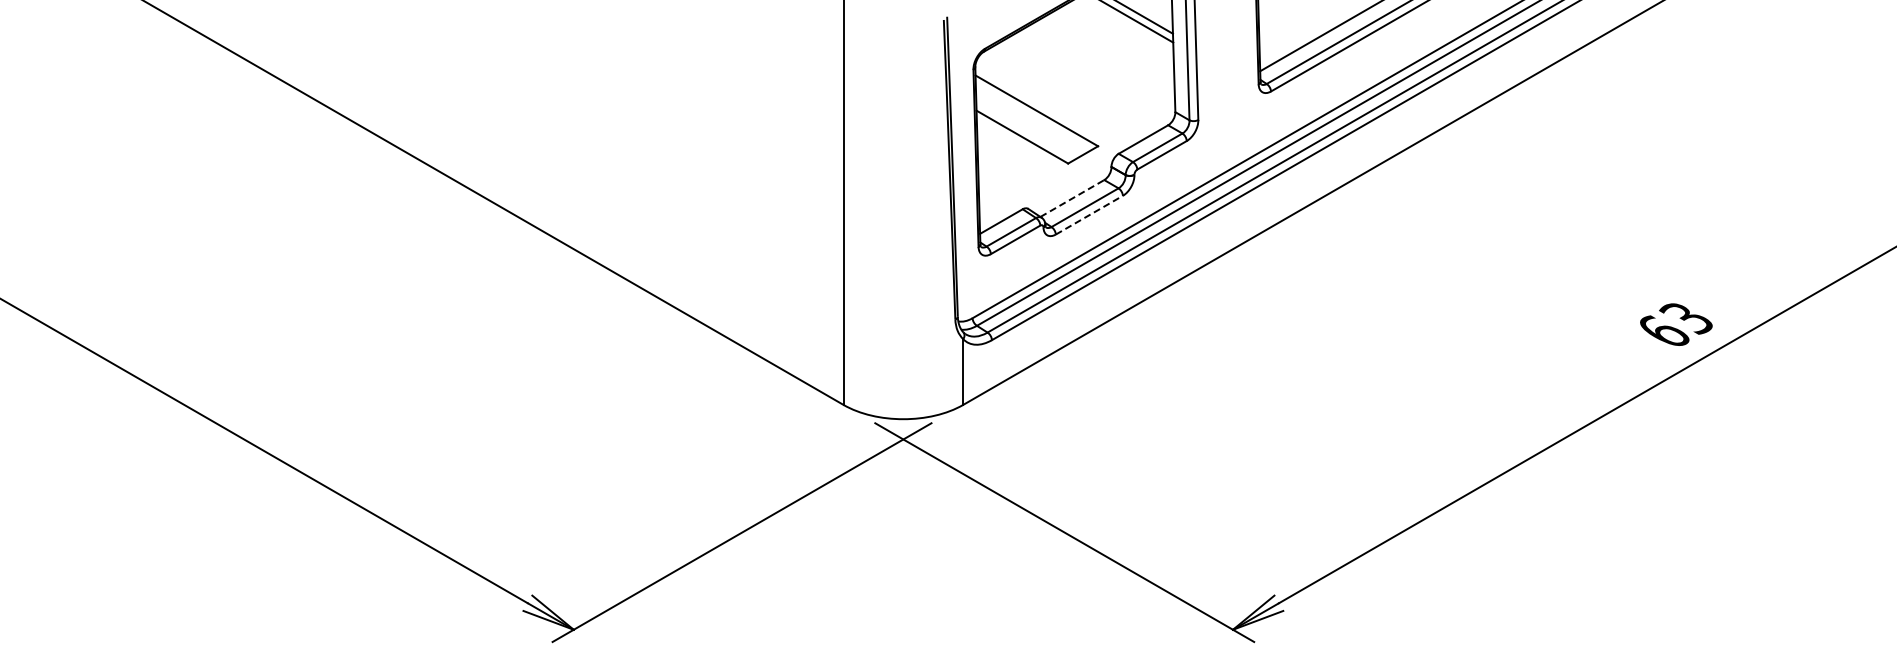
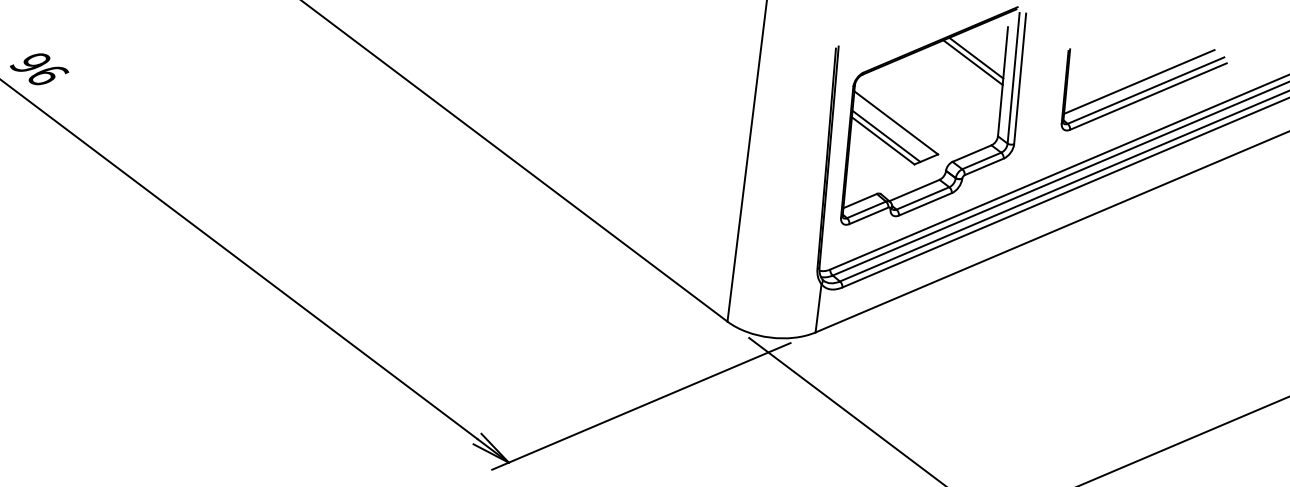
line: (1025, 130) -> (886, 136), added
line: (1072, 198) -> (914, 190), dashed -> solid
line: (1089, 215) -> (925, 204), dashed -> solid

